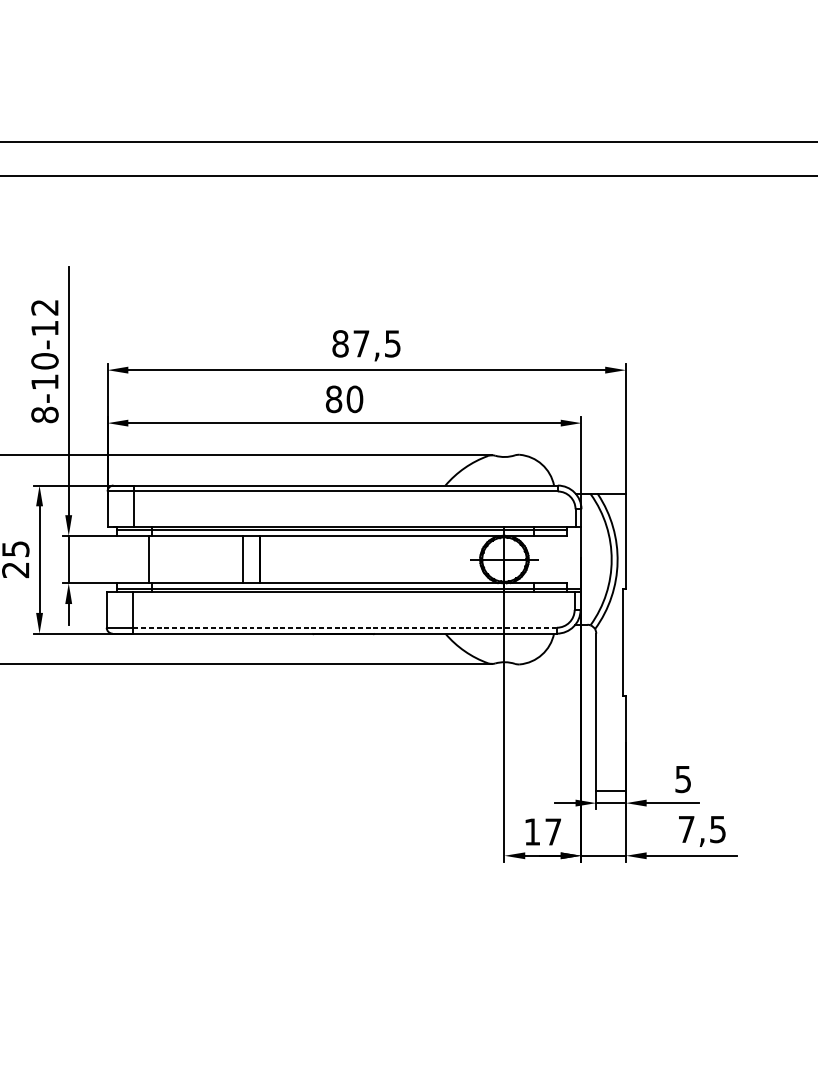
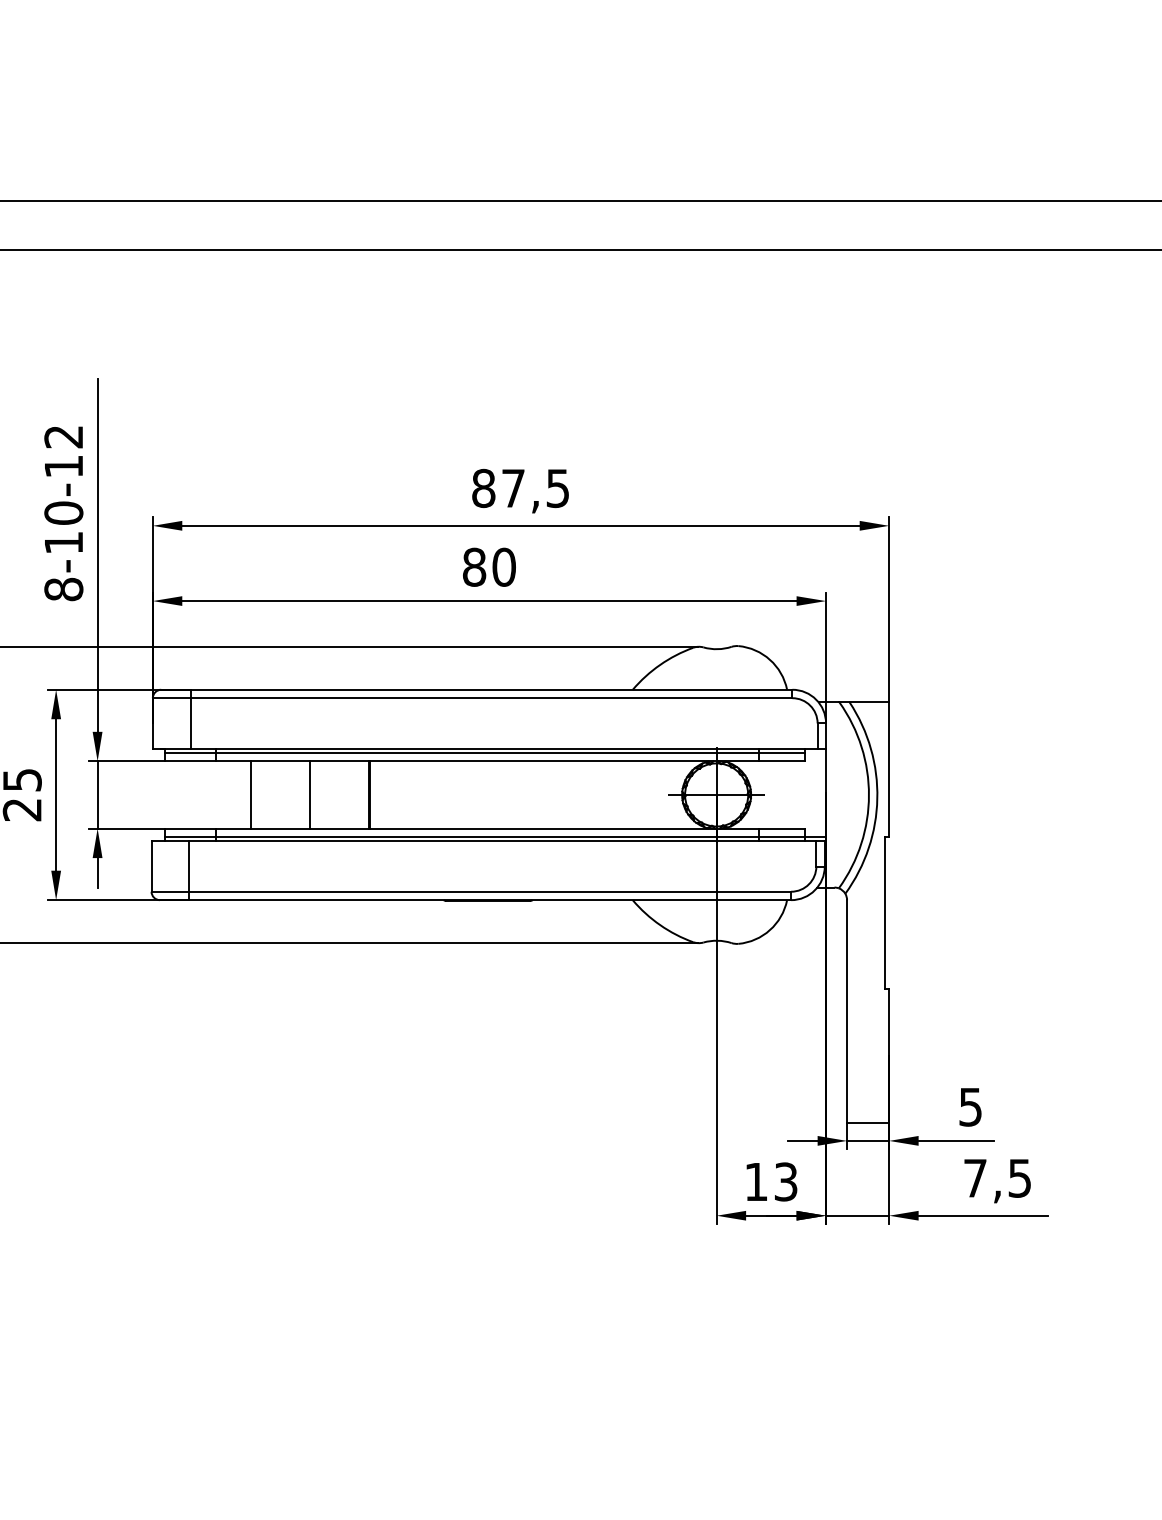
line: (148, 559) -> (250, 794), moved
line: (242, 559) -> (309, 794), moved
line: (345, 627) -> (490, 891), dashed -> solid
text: (553, 831) -> (786, 1181), 17 -> 13

